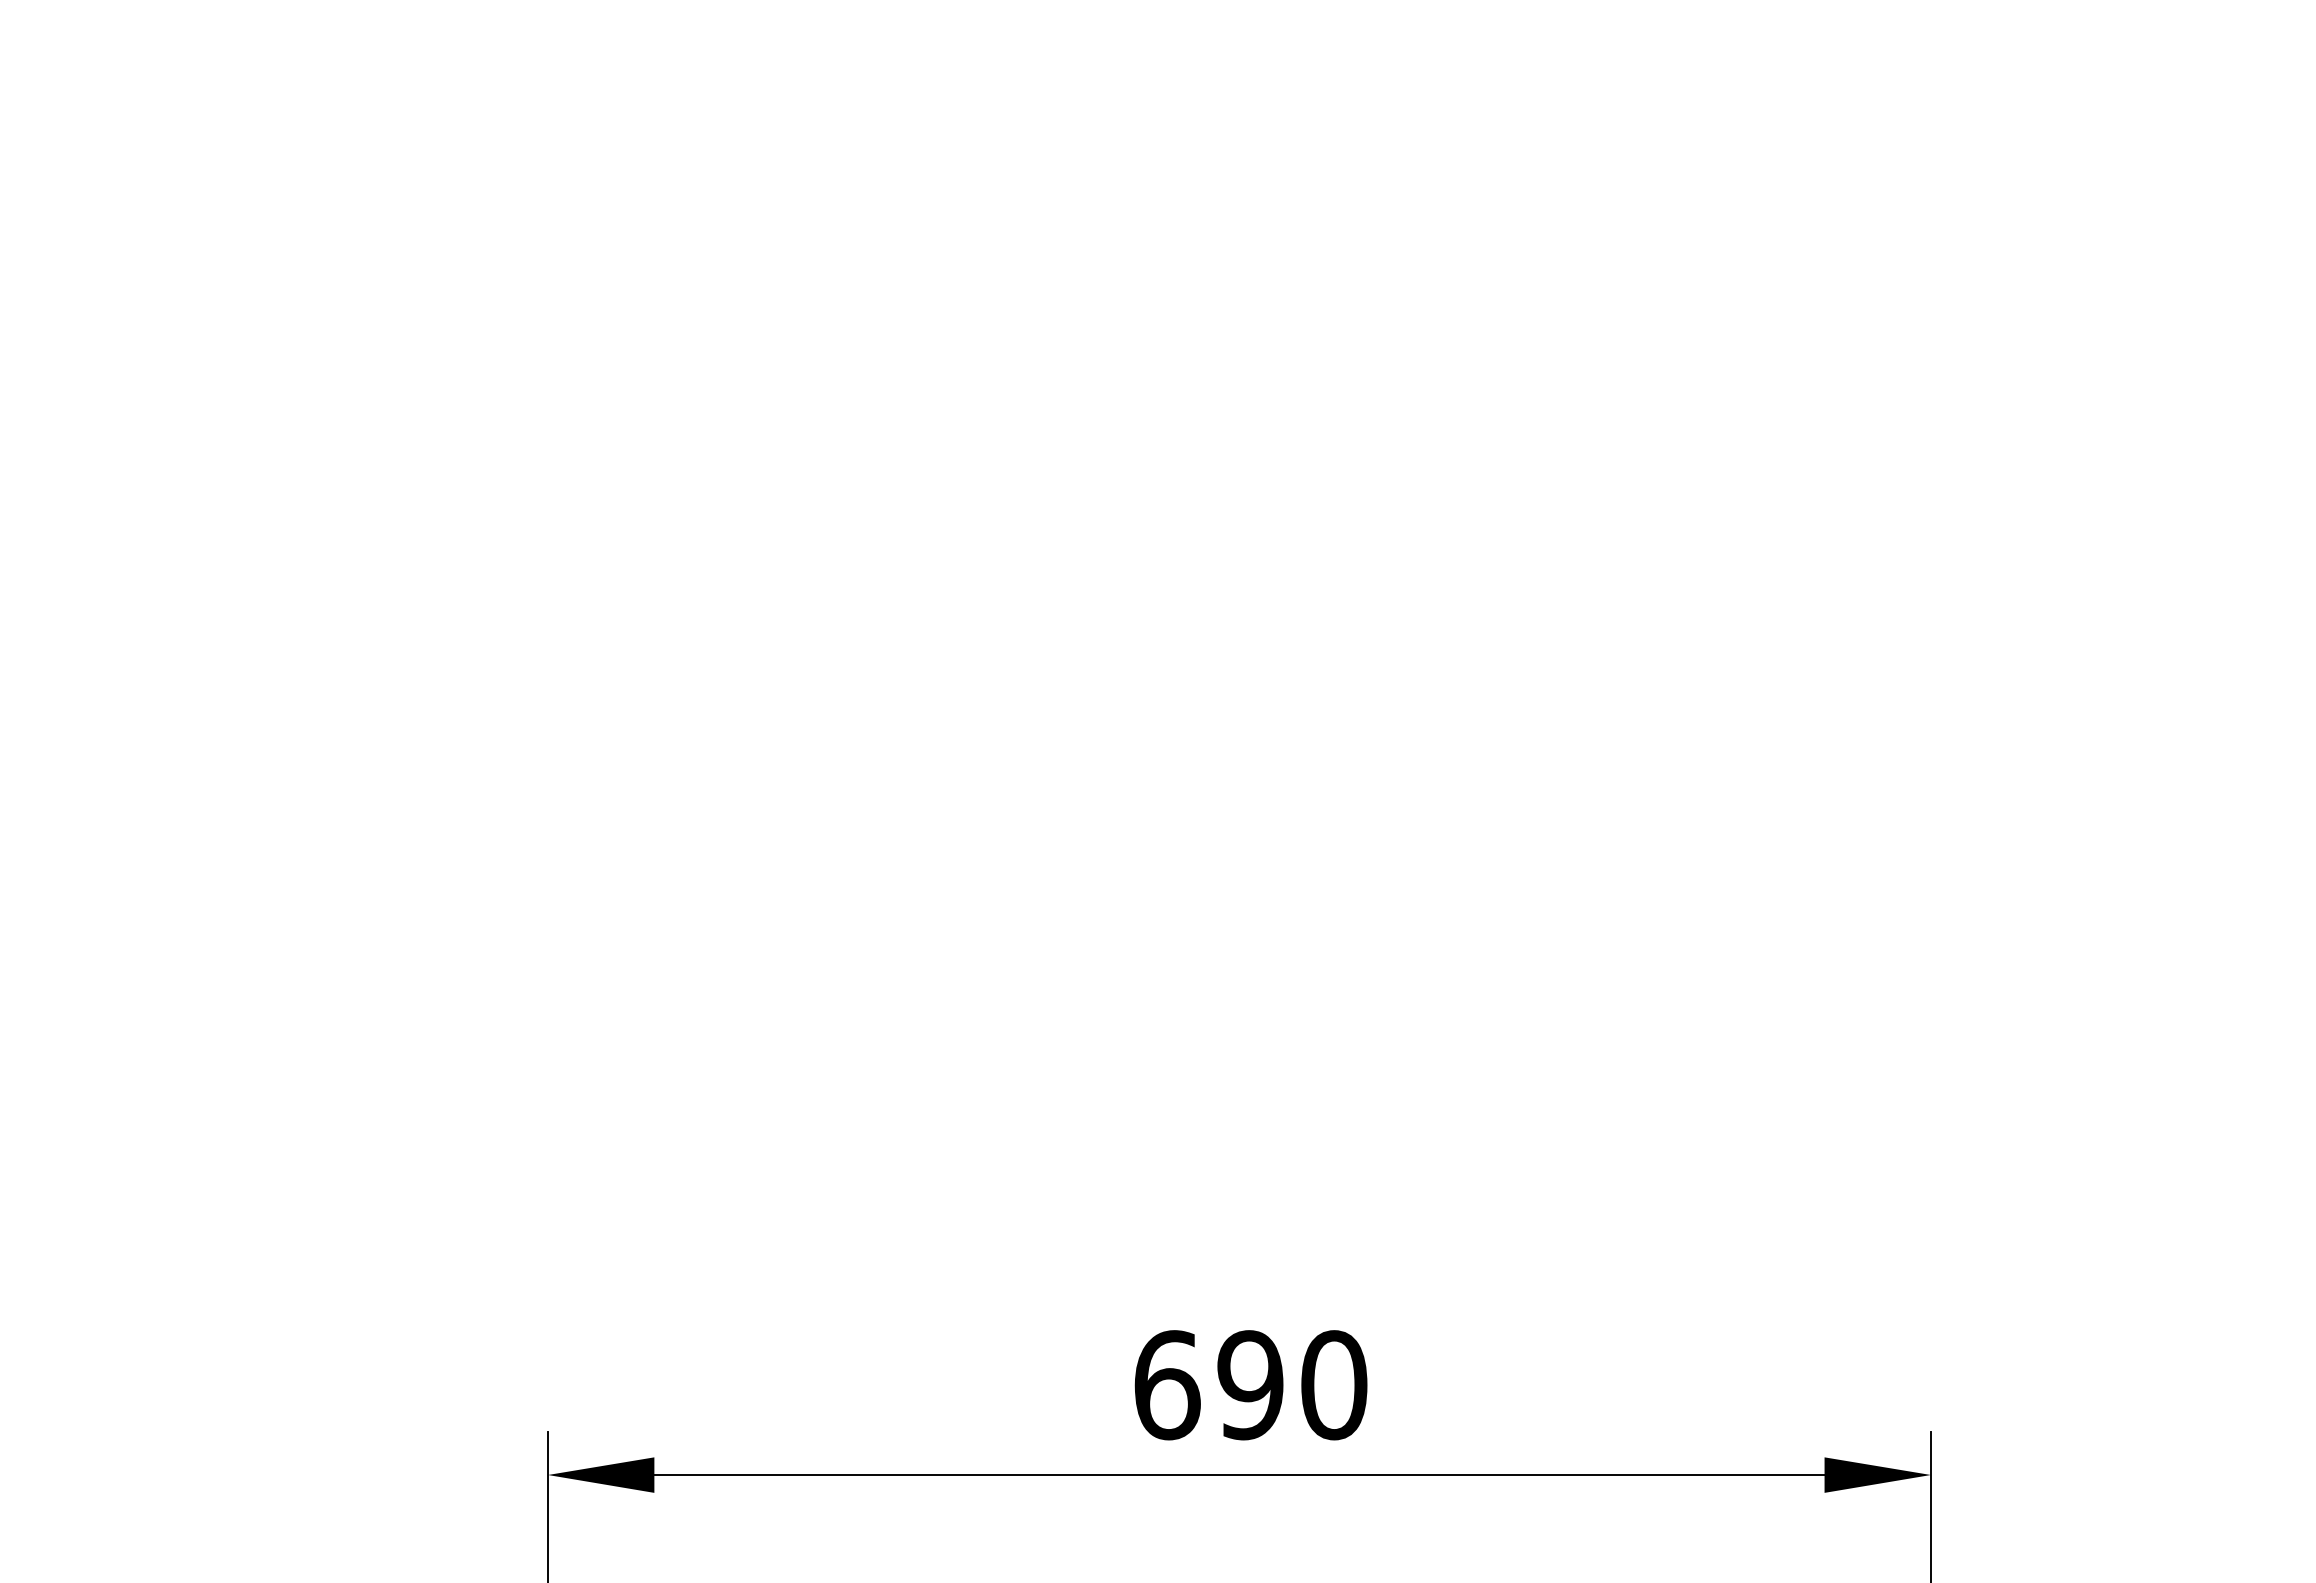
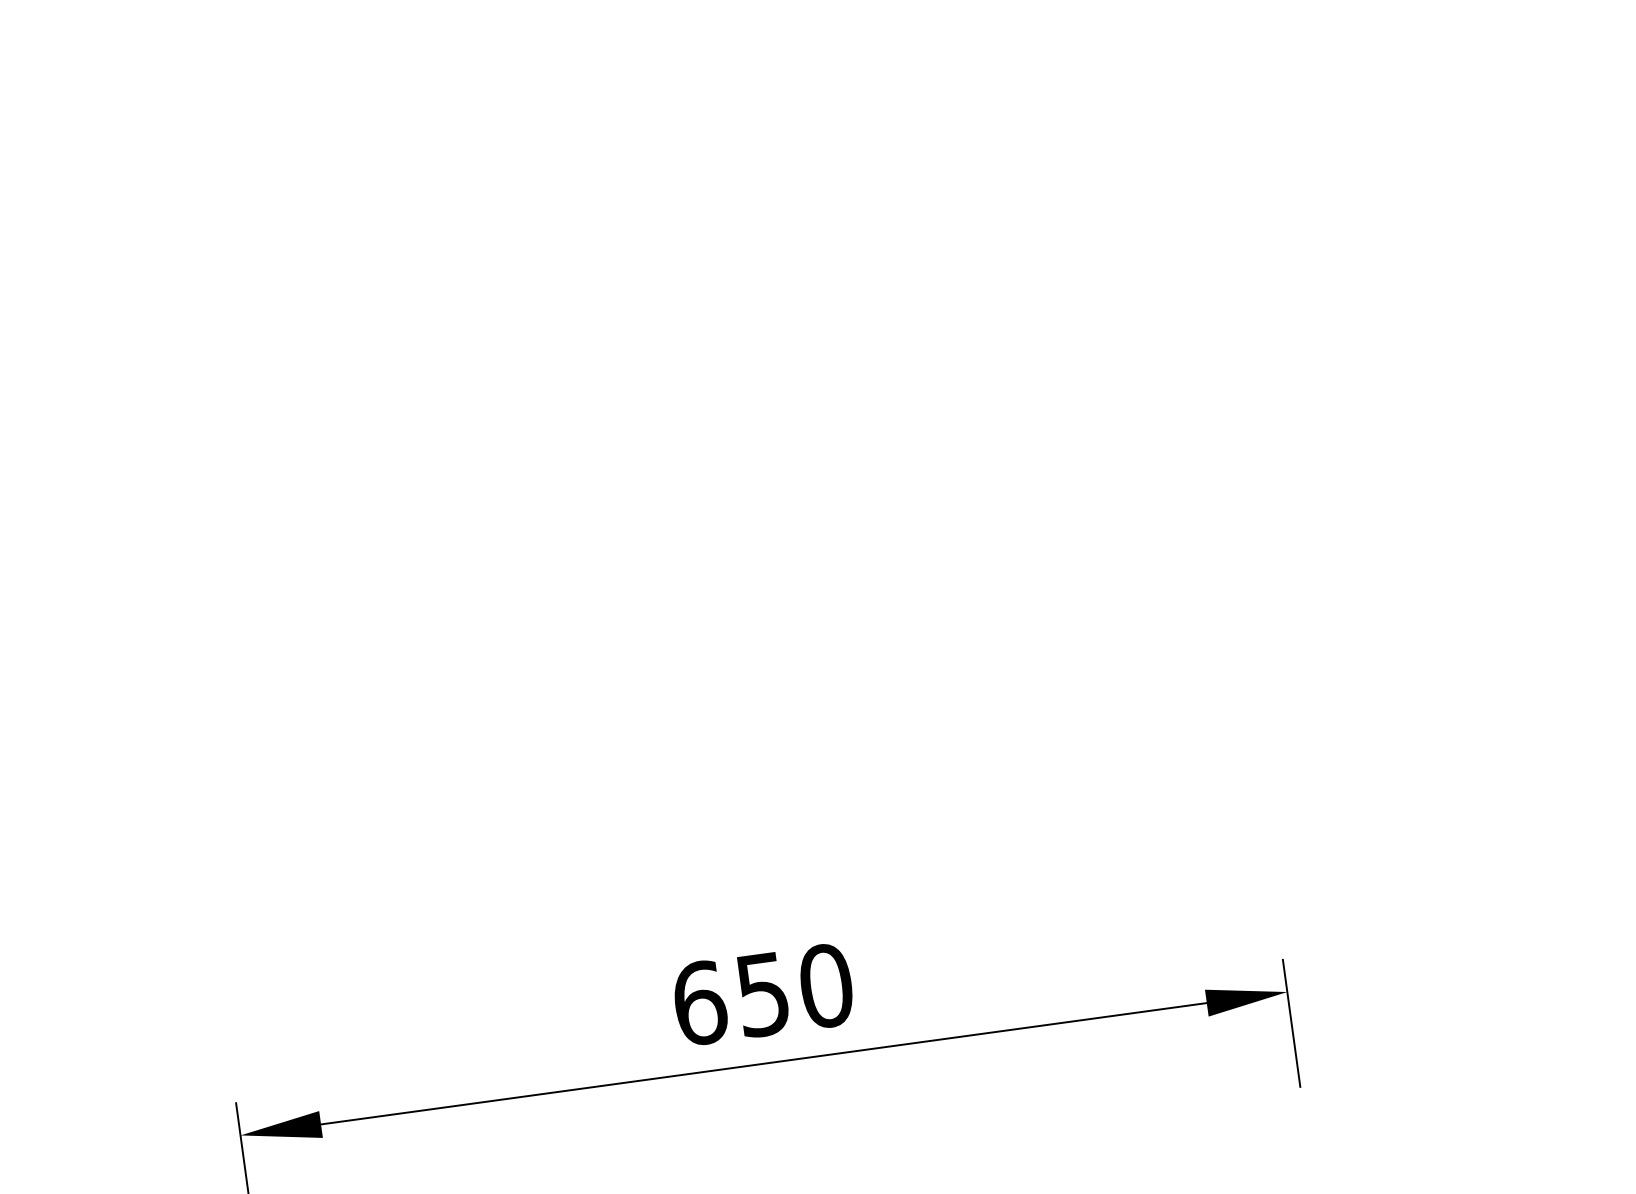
text: (1250, 1385) -> (762, 994), 690 -> 650

